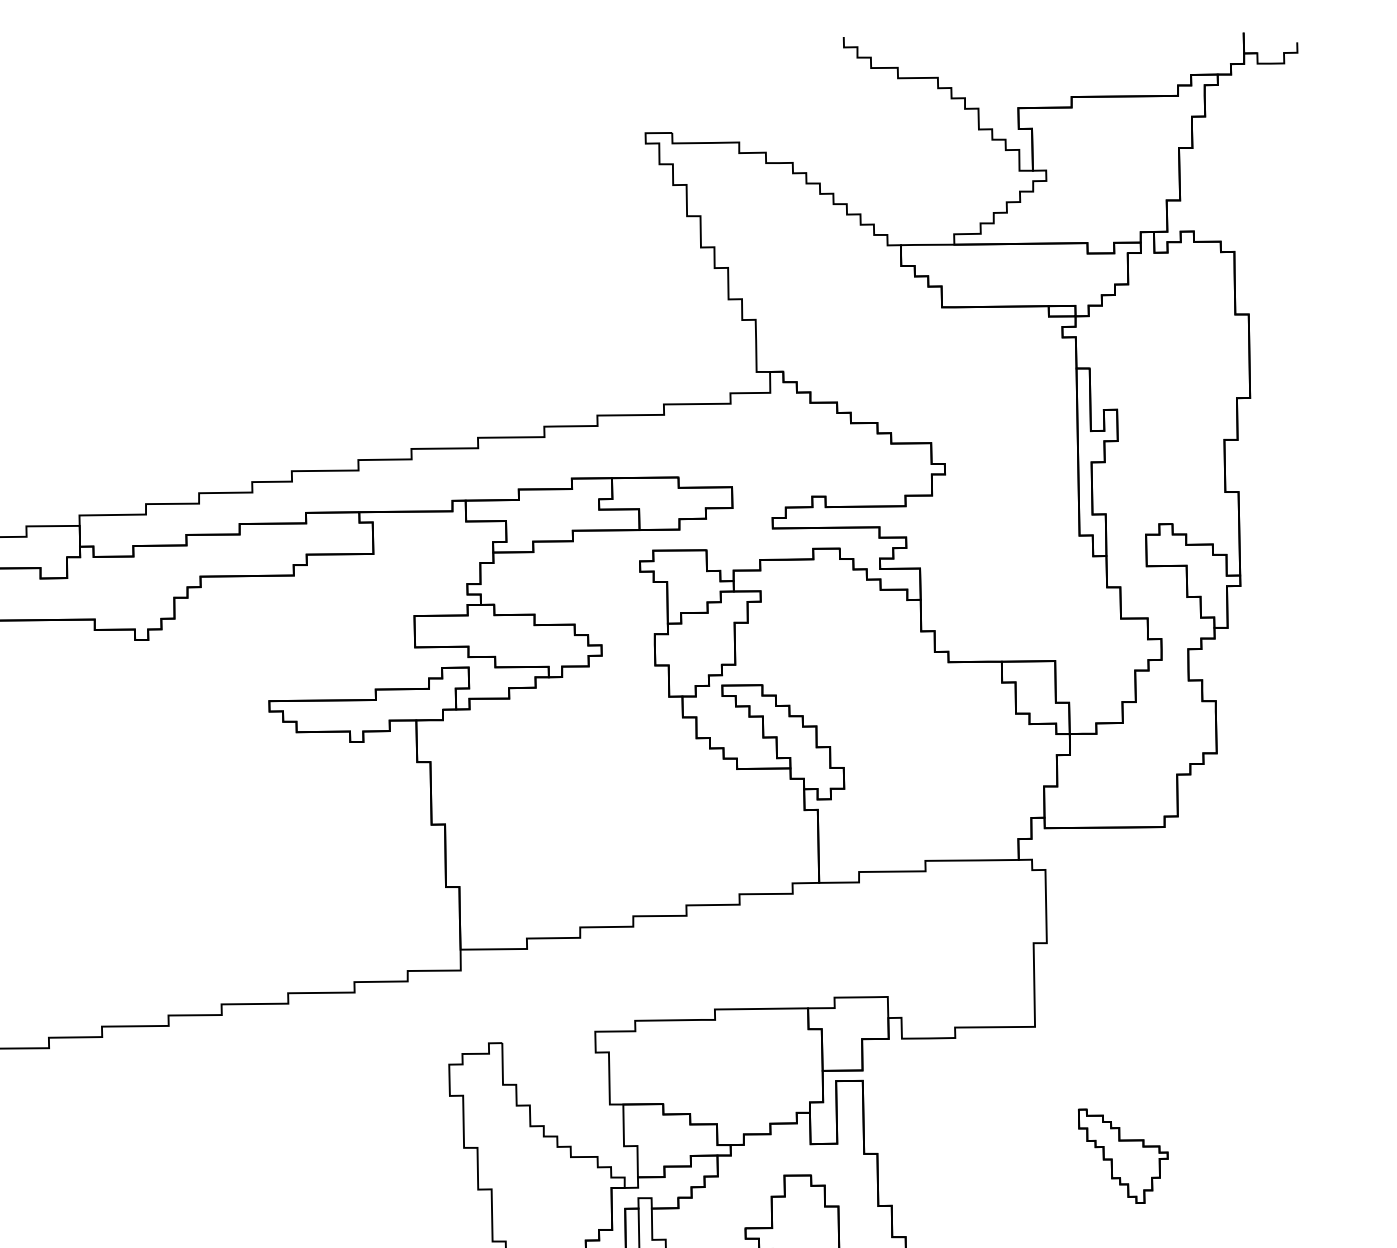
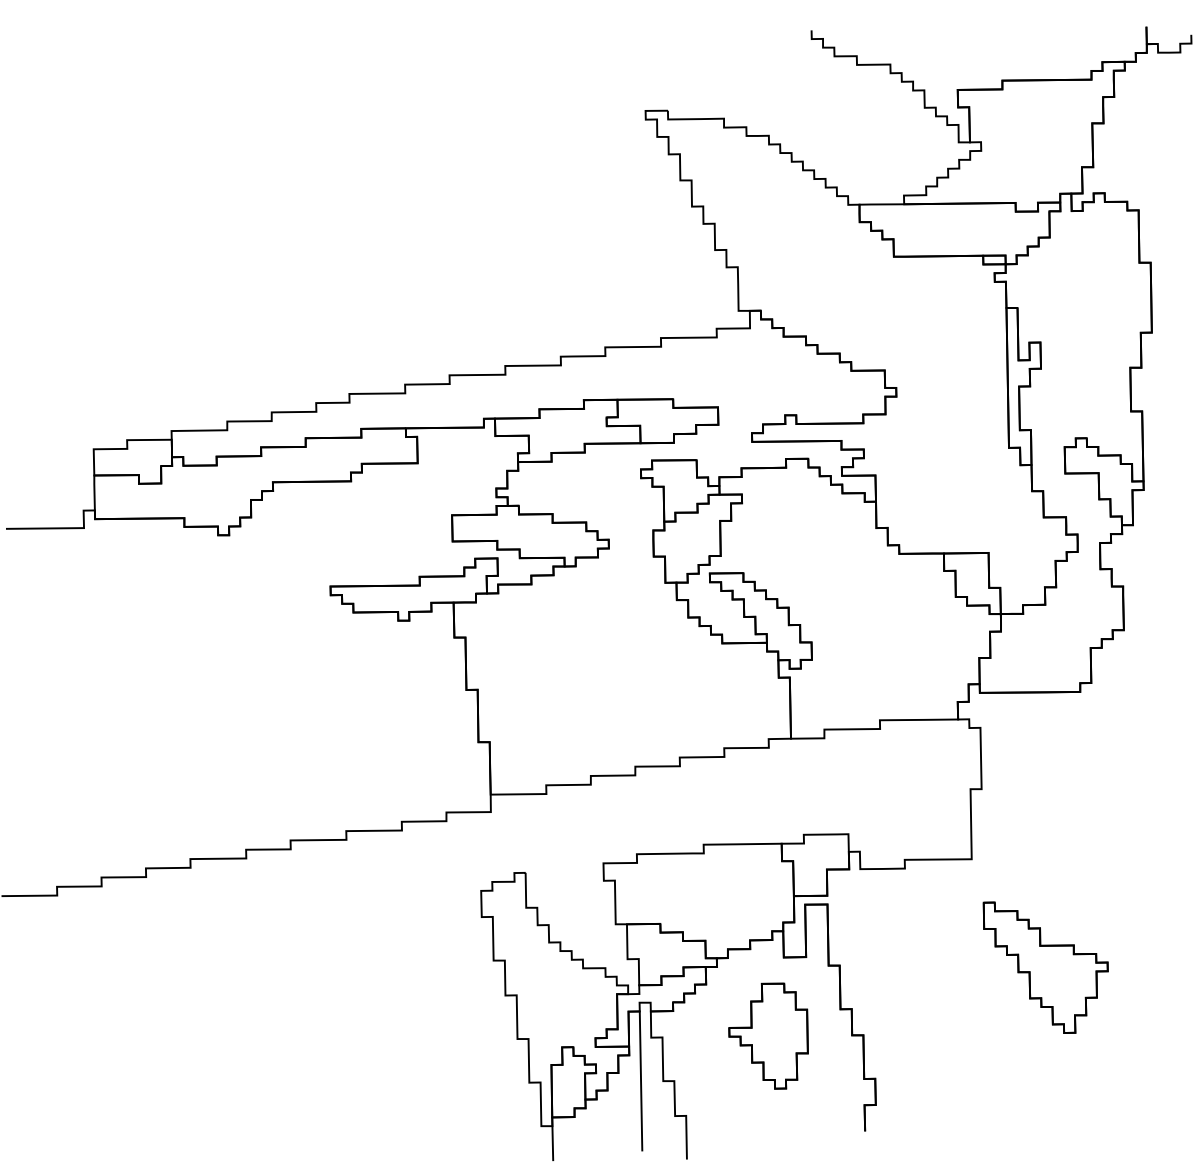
part: (1123, 1156) -> (1045, 967), size x1.67

